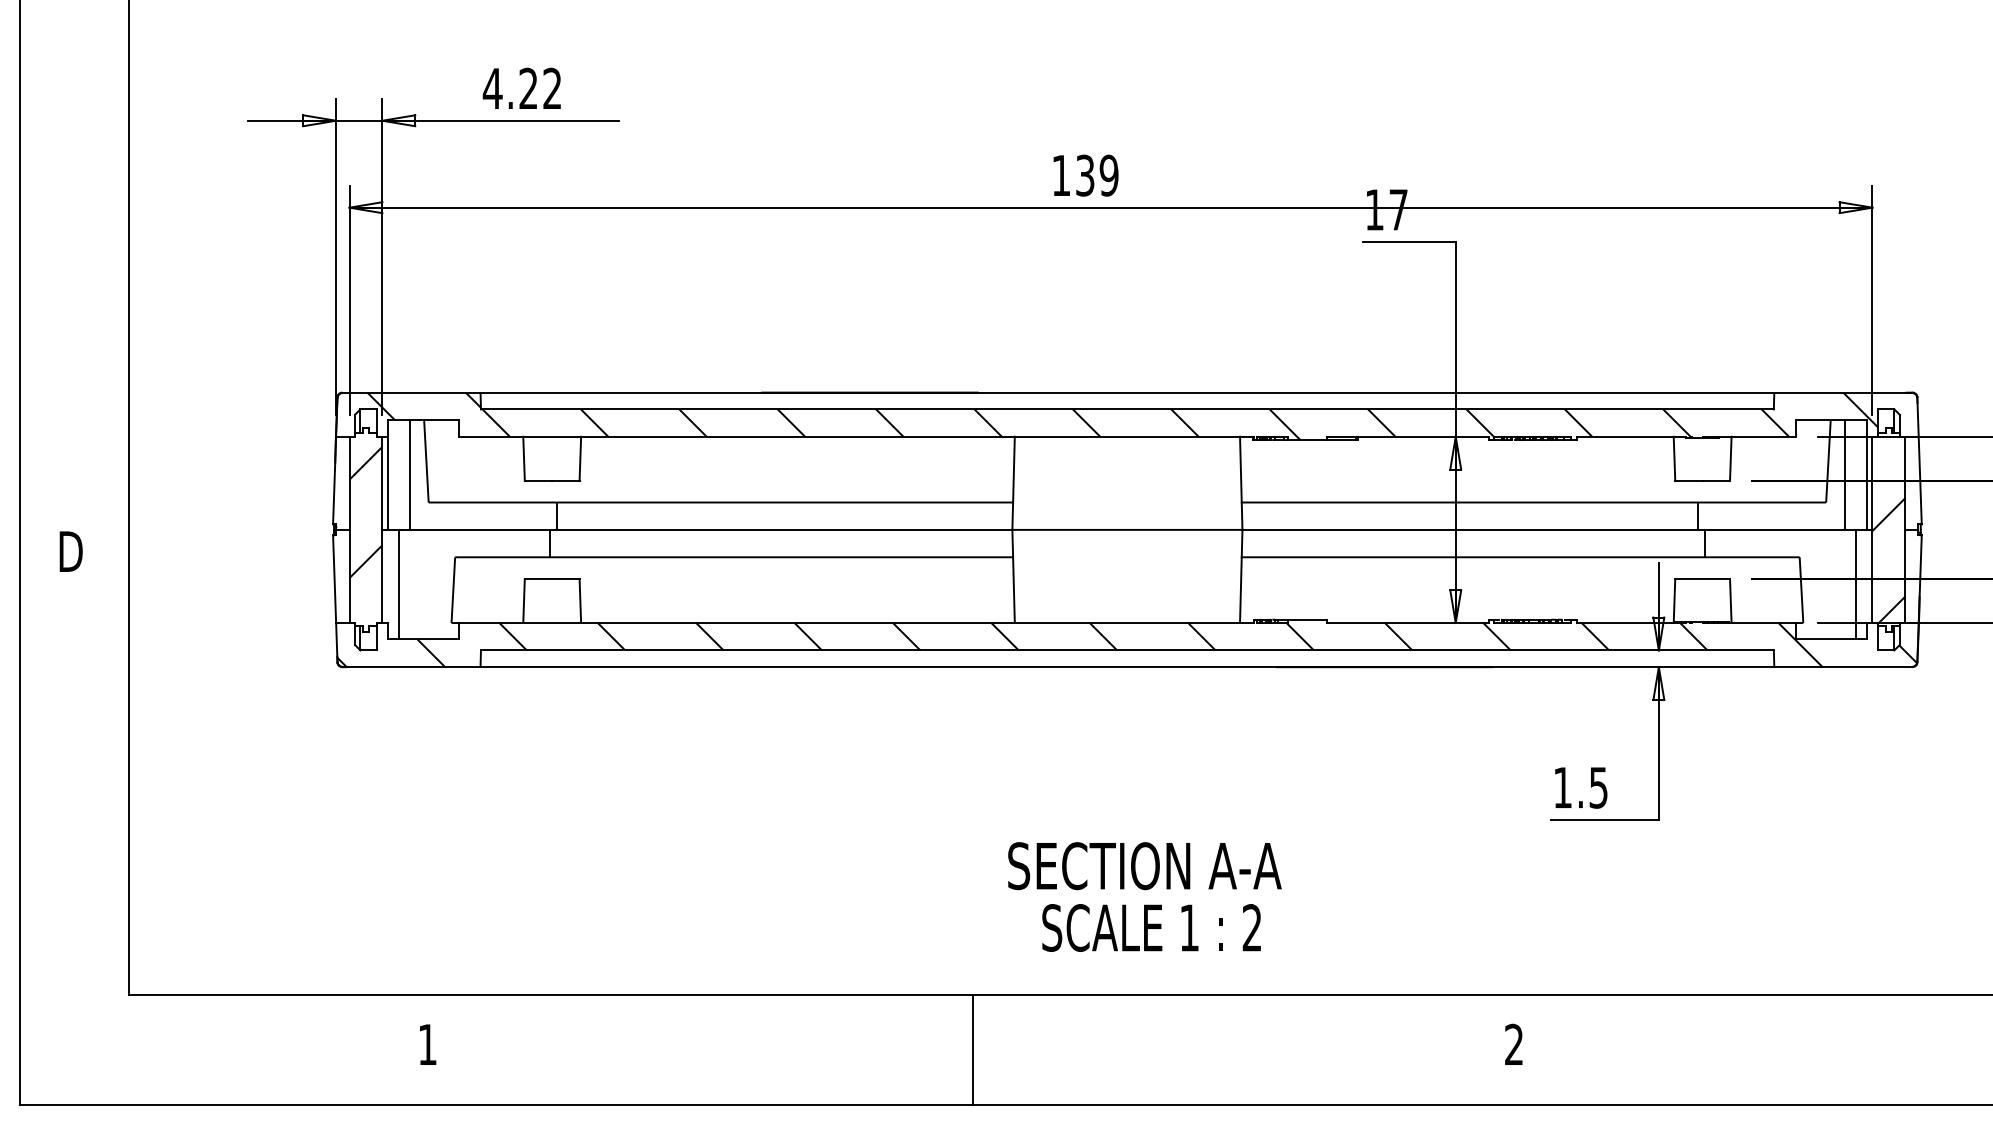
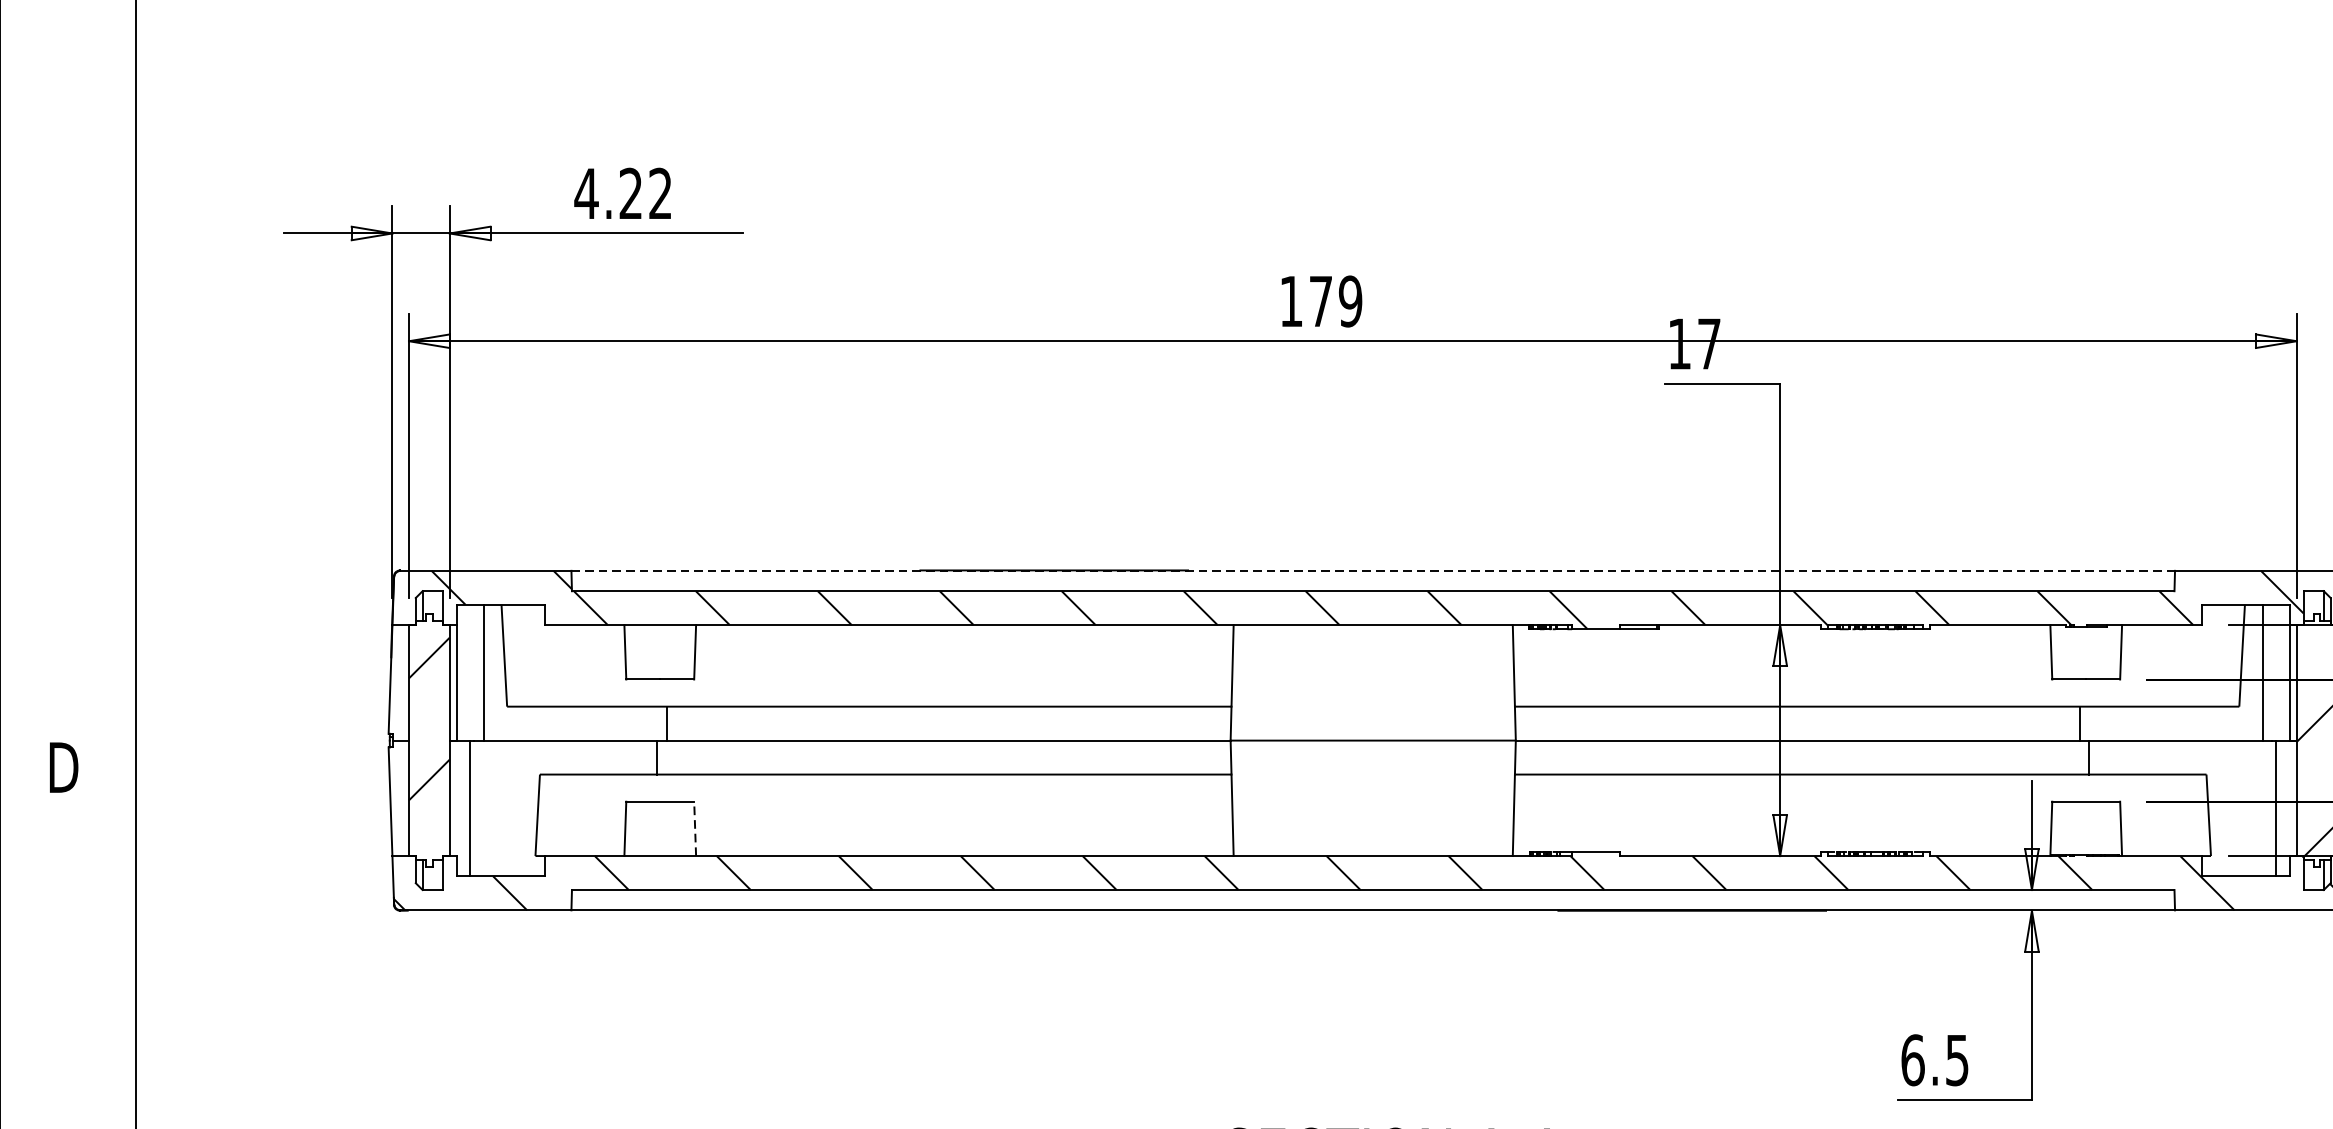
text: (1085, 175) -> (1321, 301), 139 -> 179
line: (1127, 392) -> (1373, 570), solid -> dashed
line: (580, 601) -> (695, 829), solid -> dashed
text: (1562, 787) -> (1912, 1059), 1.5 -> 6.5

